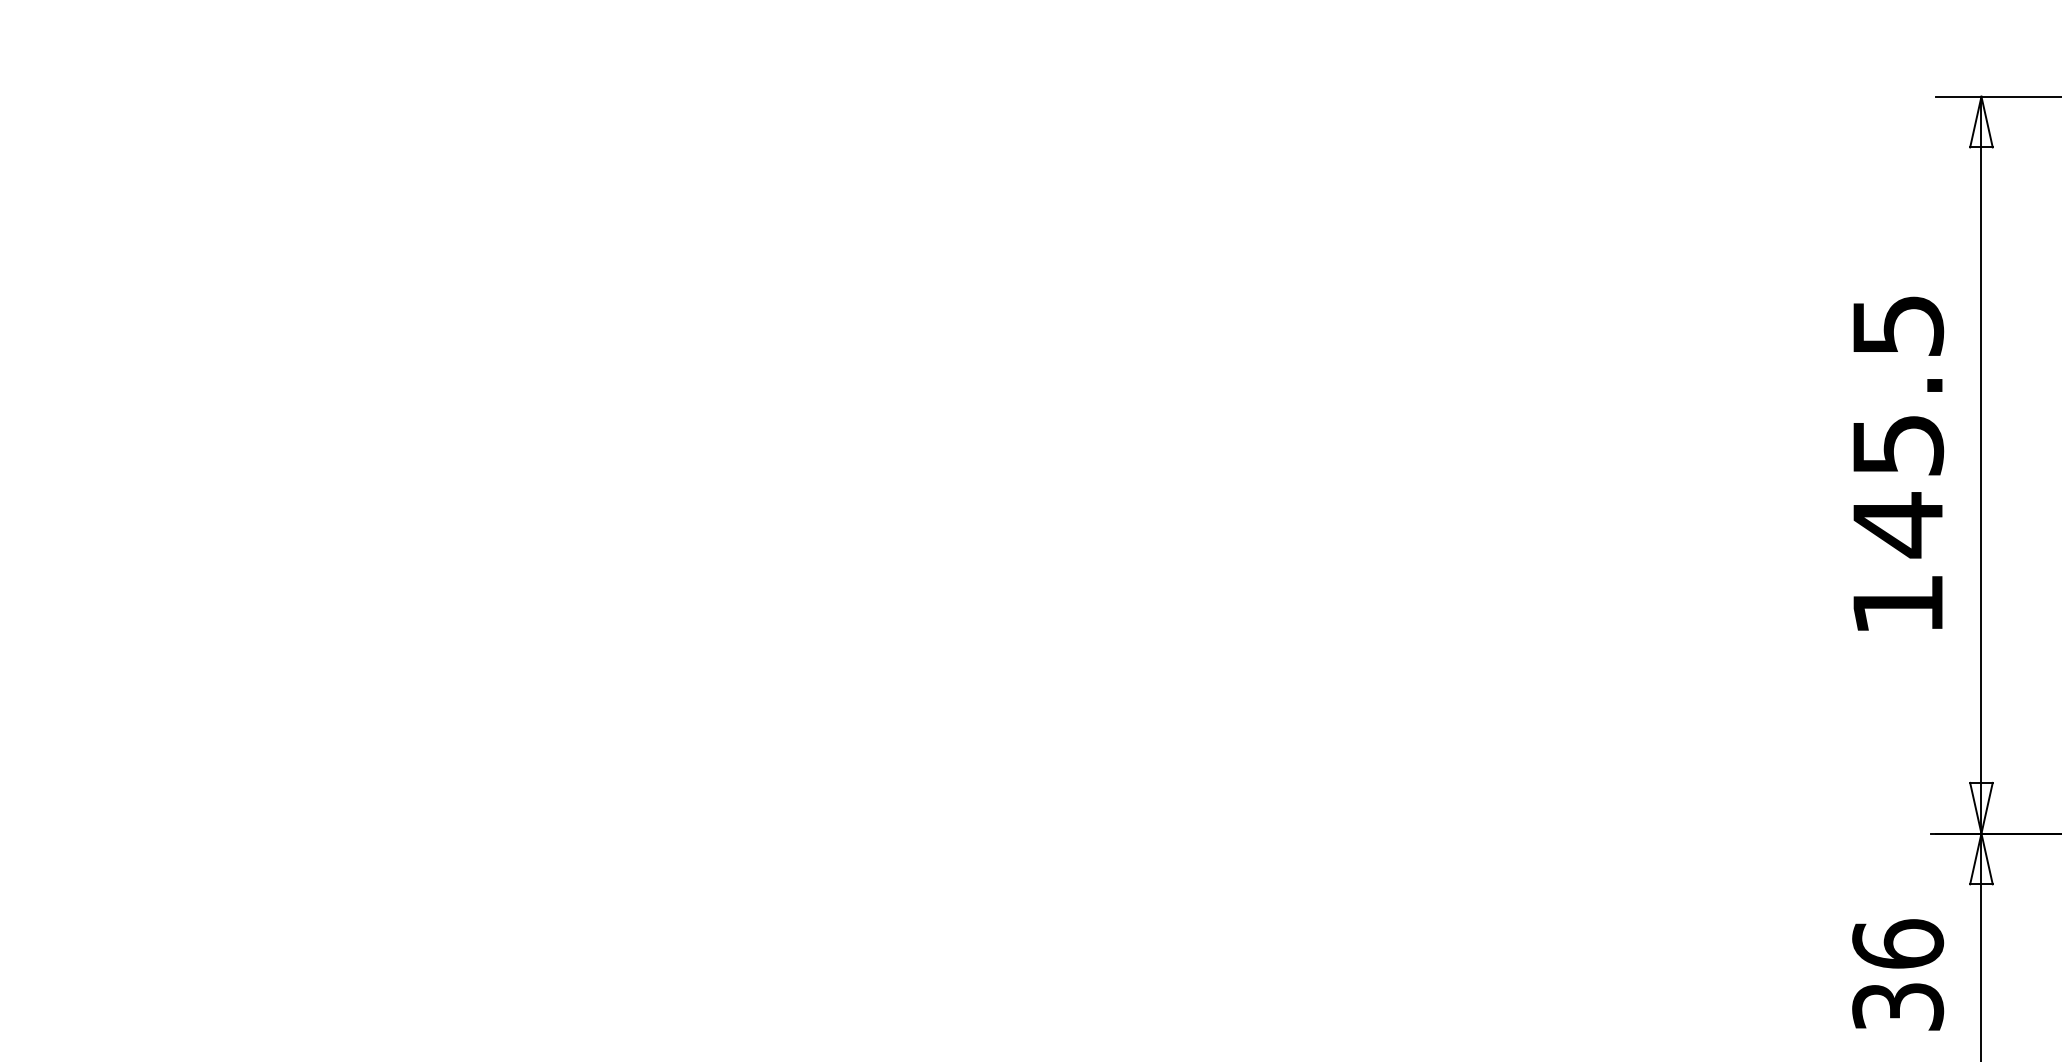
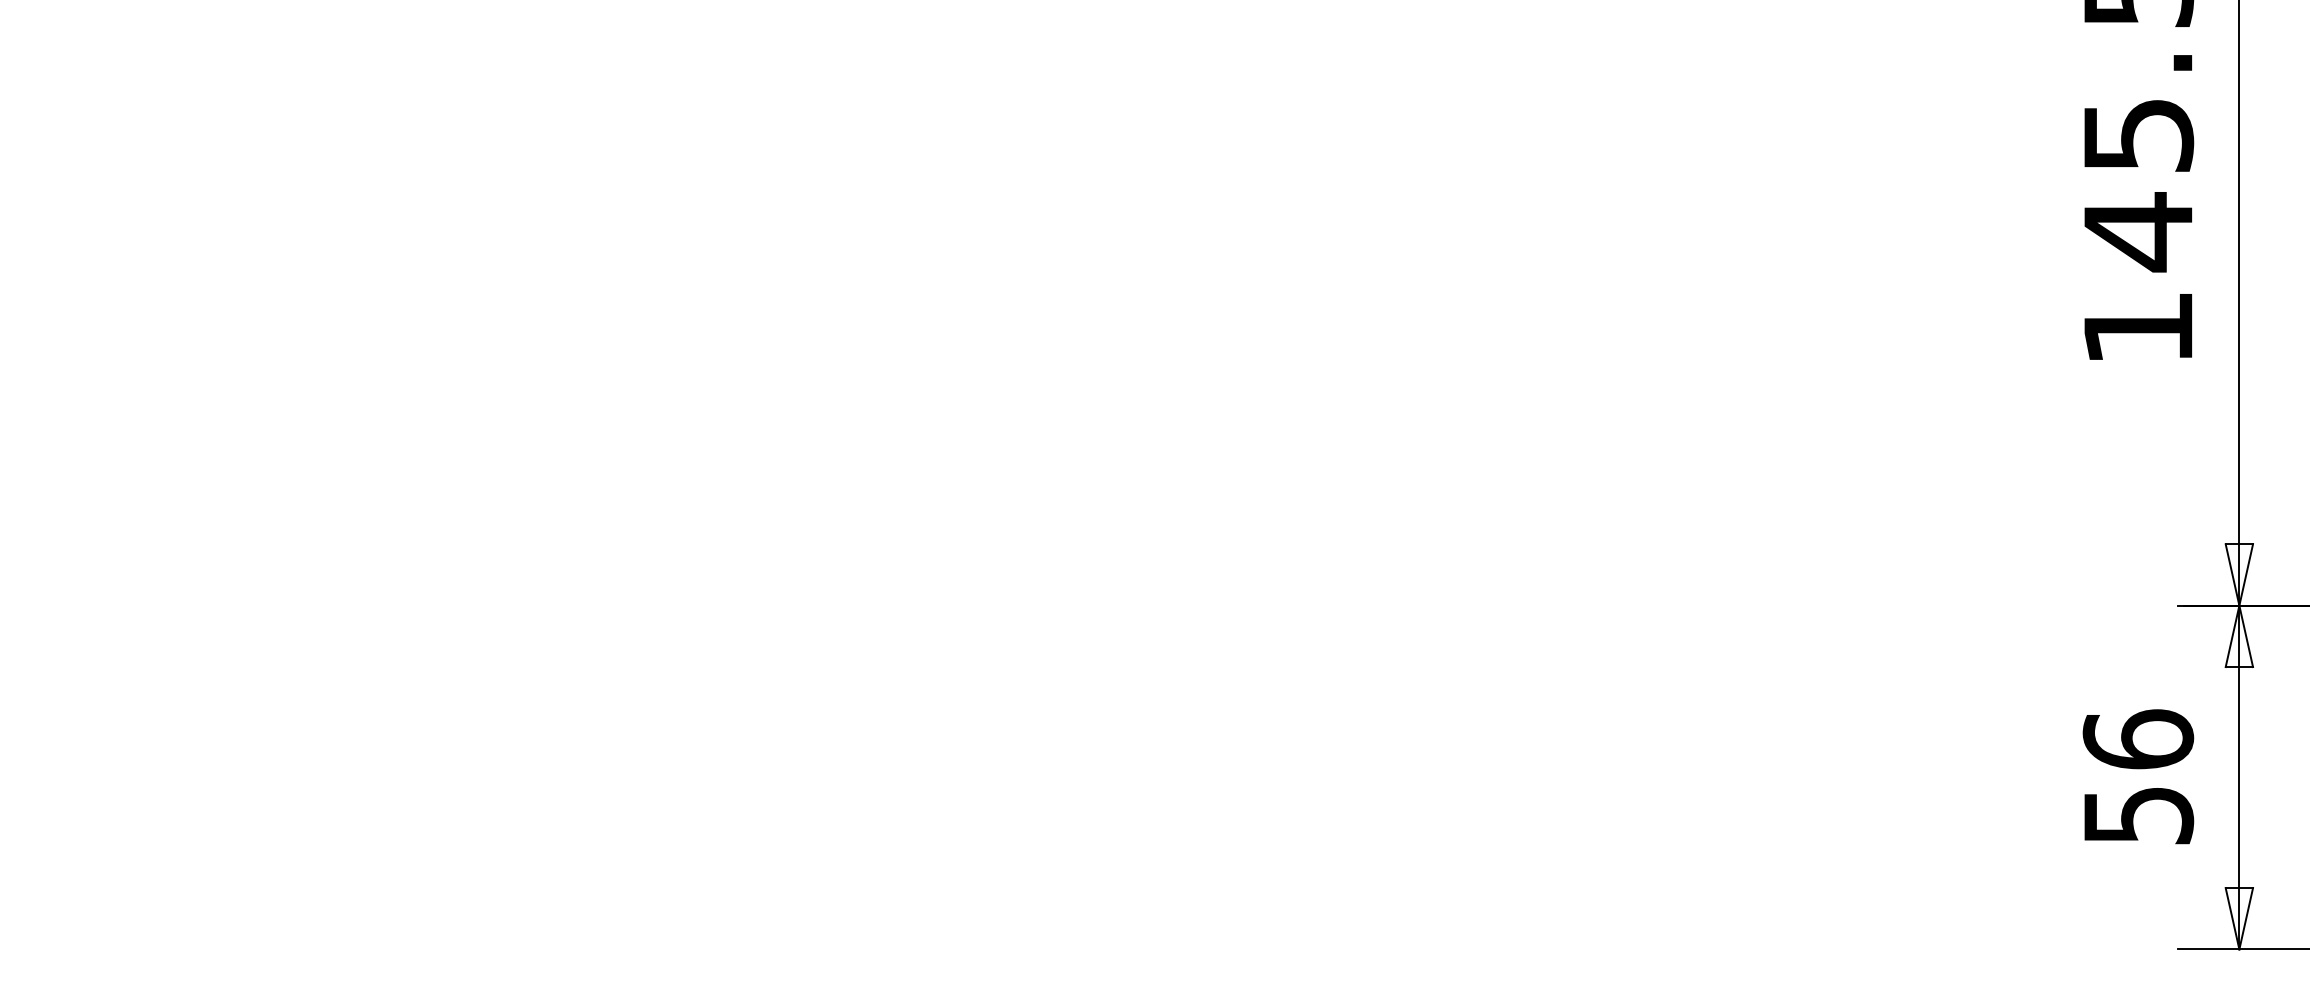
text: (1897, 1006) -> (2137, 815), 36 -> 56

